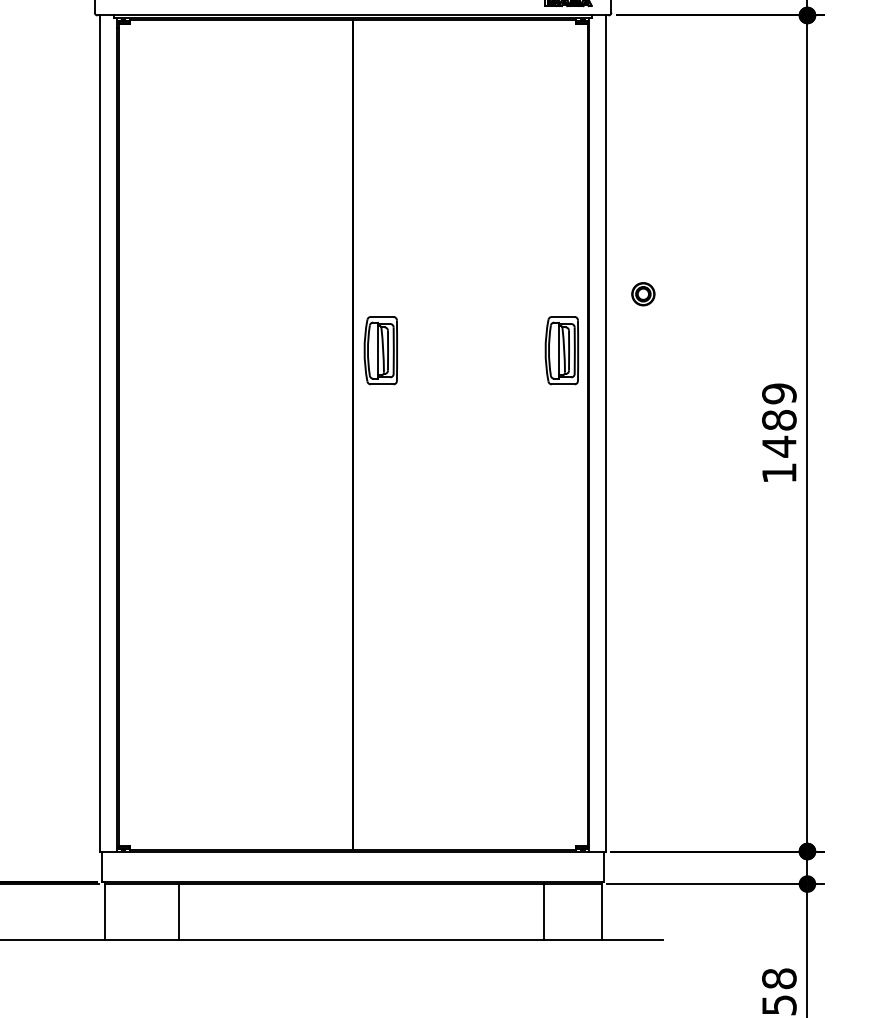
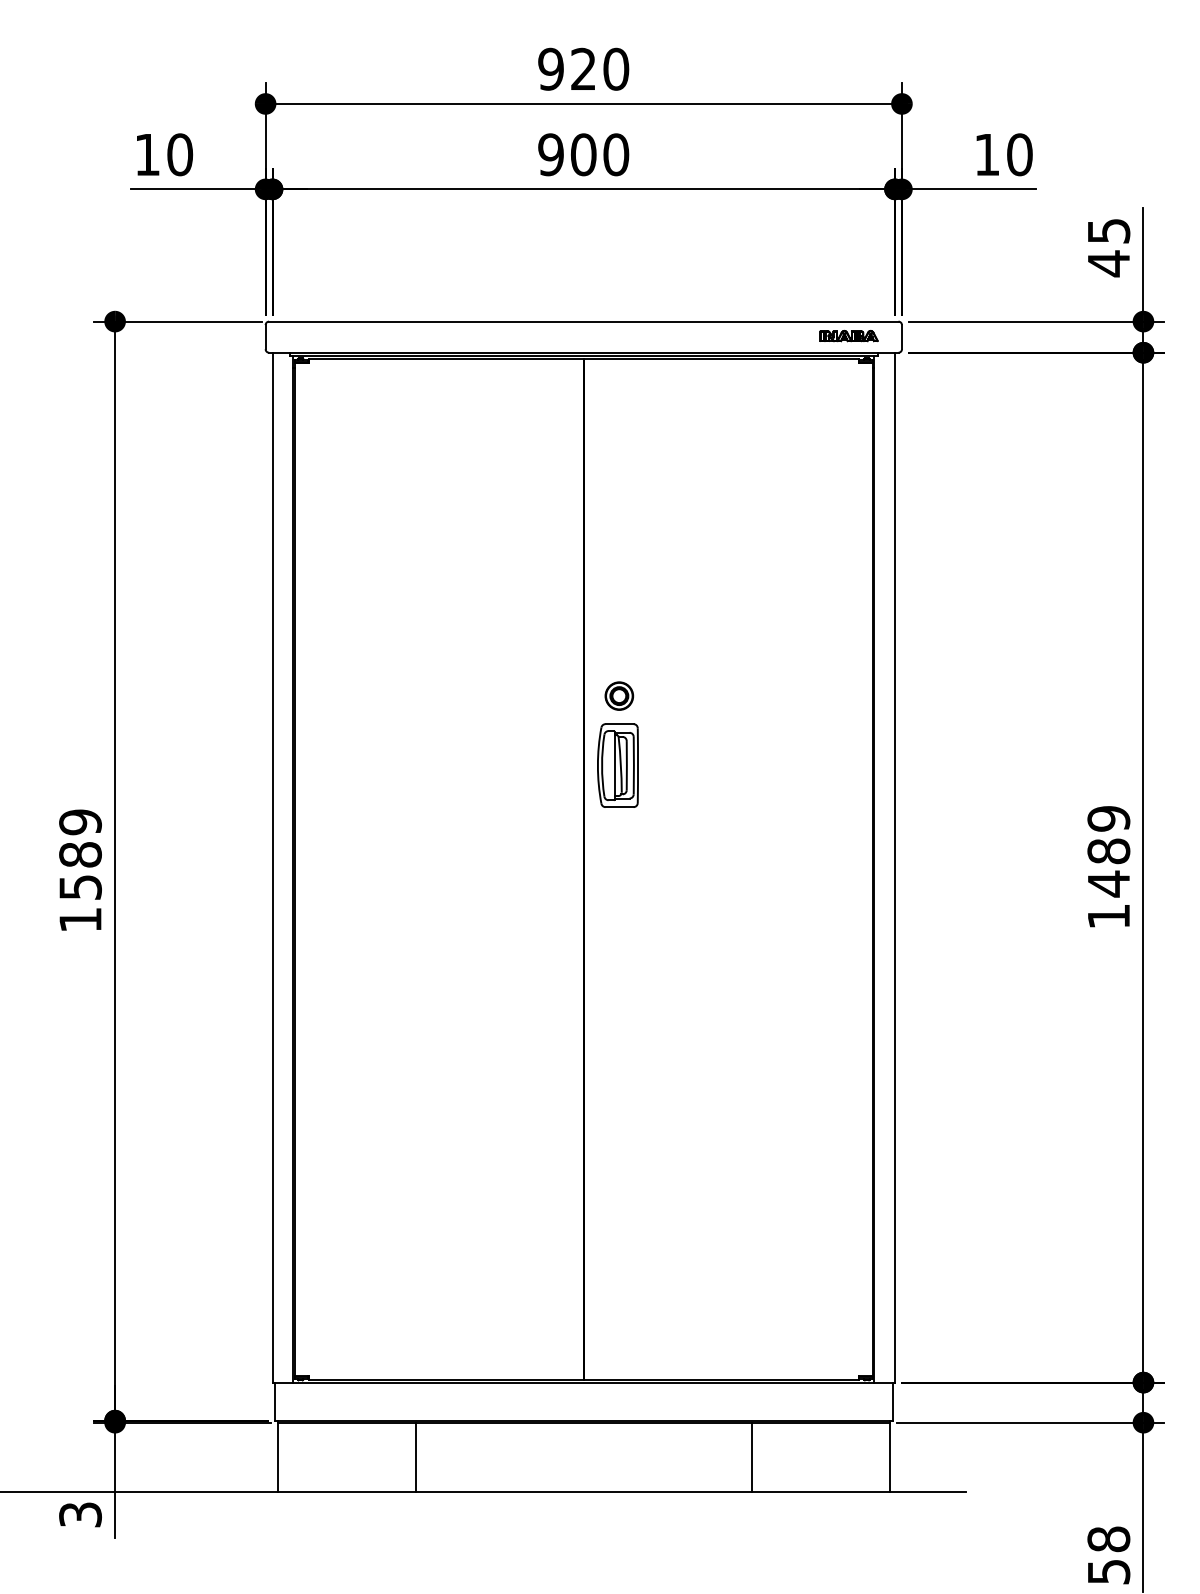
part: (643, 293) -> (619, 695), moved
part: (561, 350) -> (840, 765), removed
line: (179, 911) -> (416, 1456), moved
line: (543, 911) -> (751, 1456), moved

